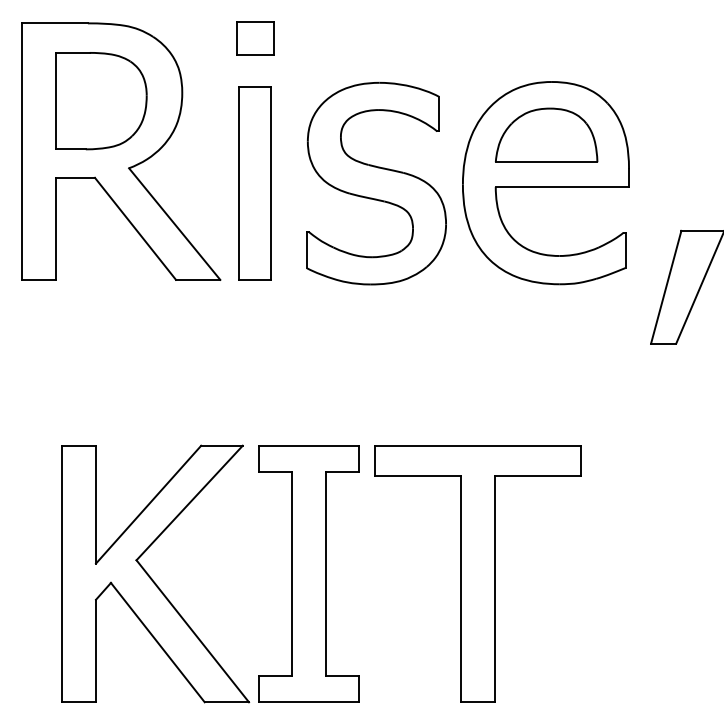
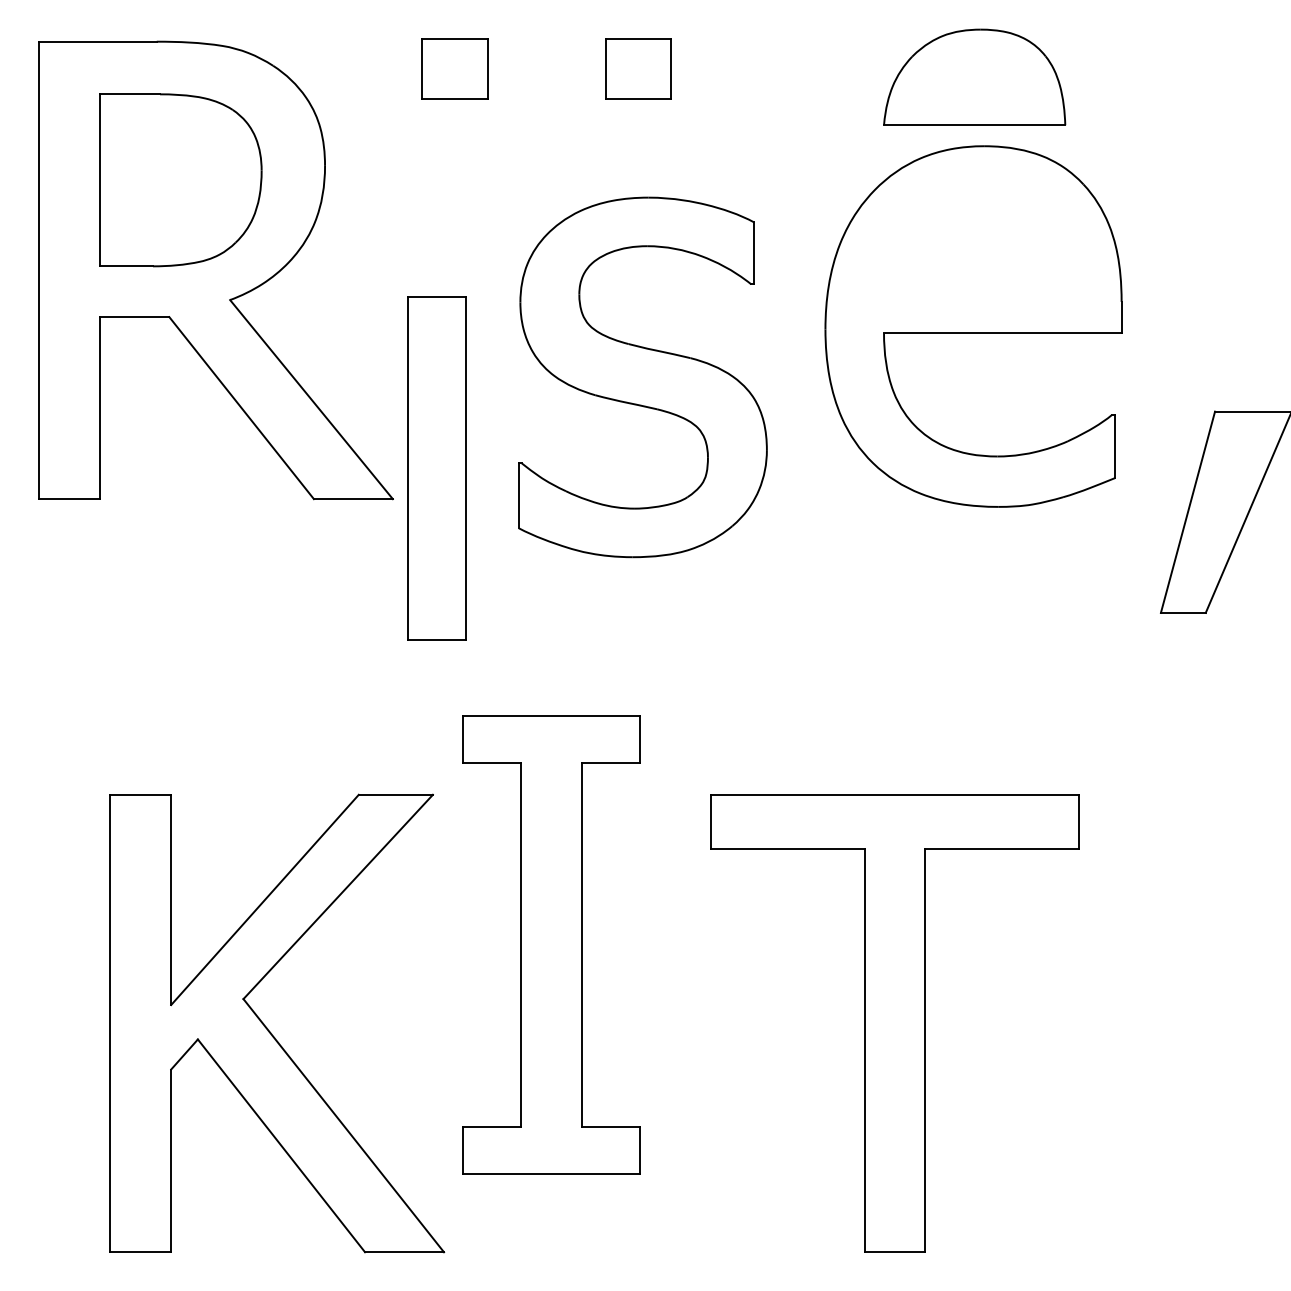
part: (358, 38) -> (639, 68), added
part: (546, 134) -> (974, 75), moved
part: (254, 183) -> (435, 468), moved
part: (376, 183) -> (642, 377), moved
part: (308, 573) -> (550, 944), moved
part: (477, 573) -> (894, 1022), moved

